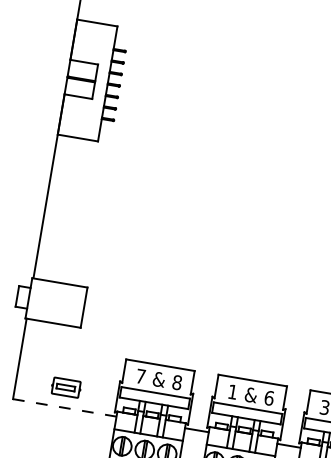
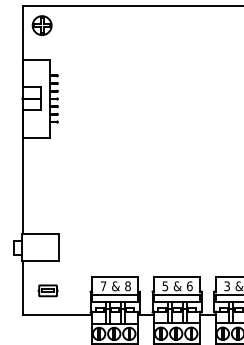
part: (65, 387) -> (47, 290), moved
text: (233, 392) -> (165, 286), 1 -> 5
line: (64, 408) -> (57, 315), dashed -> solid

